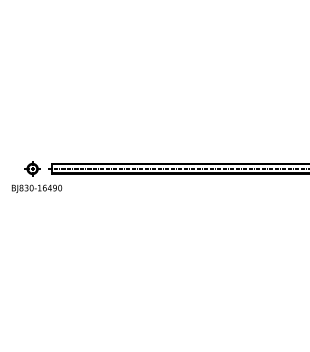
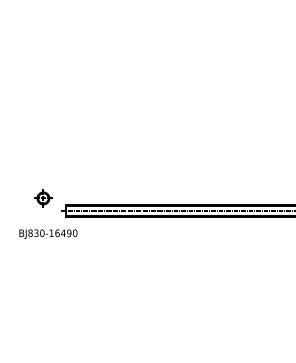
part: (32, 168) -> (43, 197), moved

